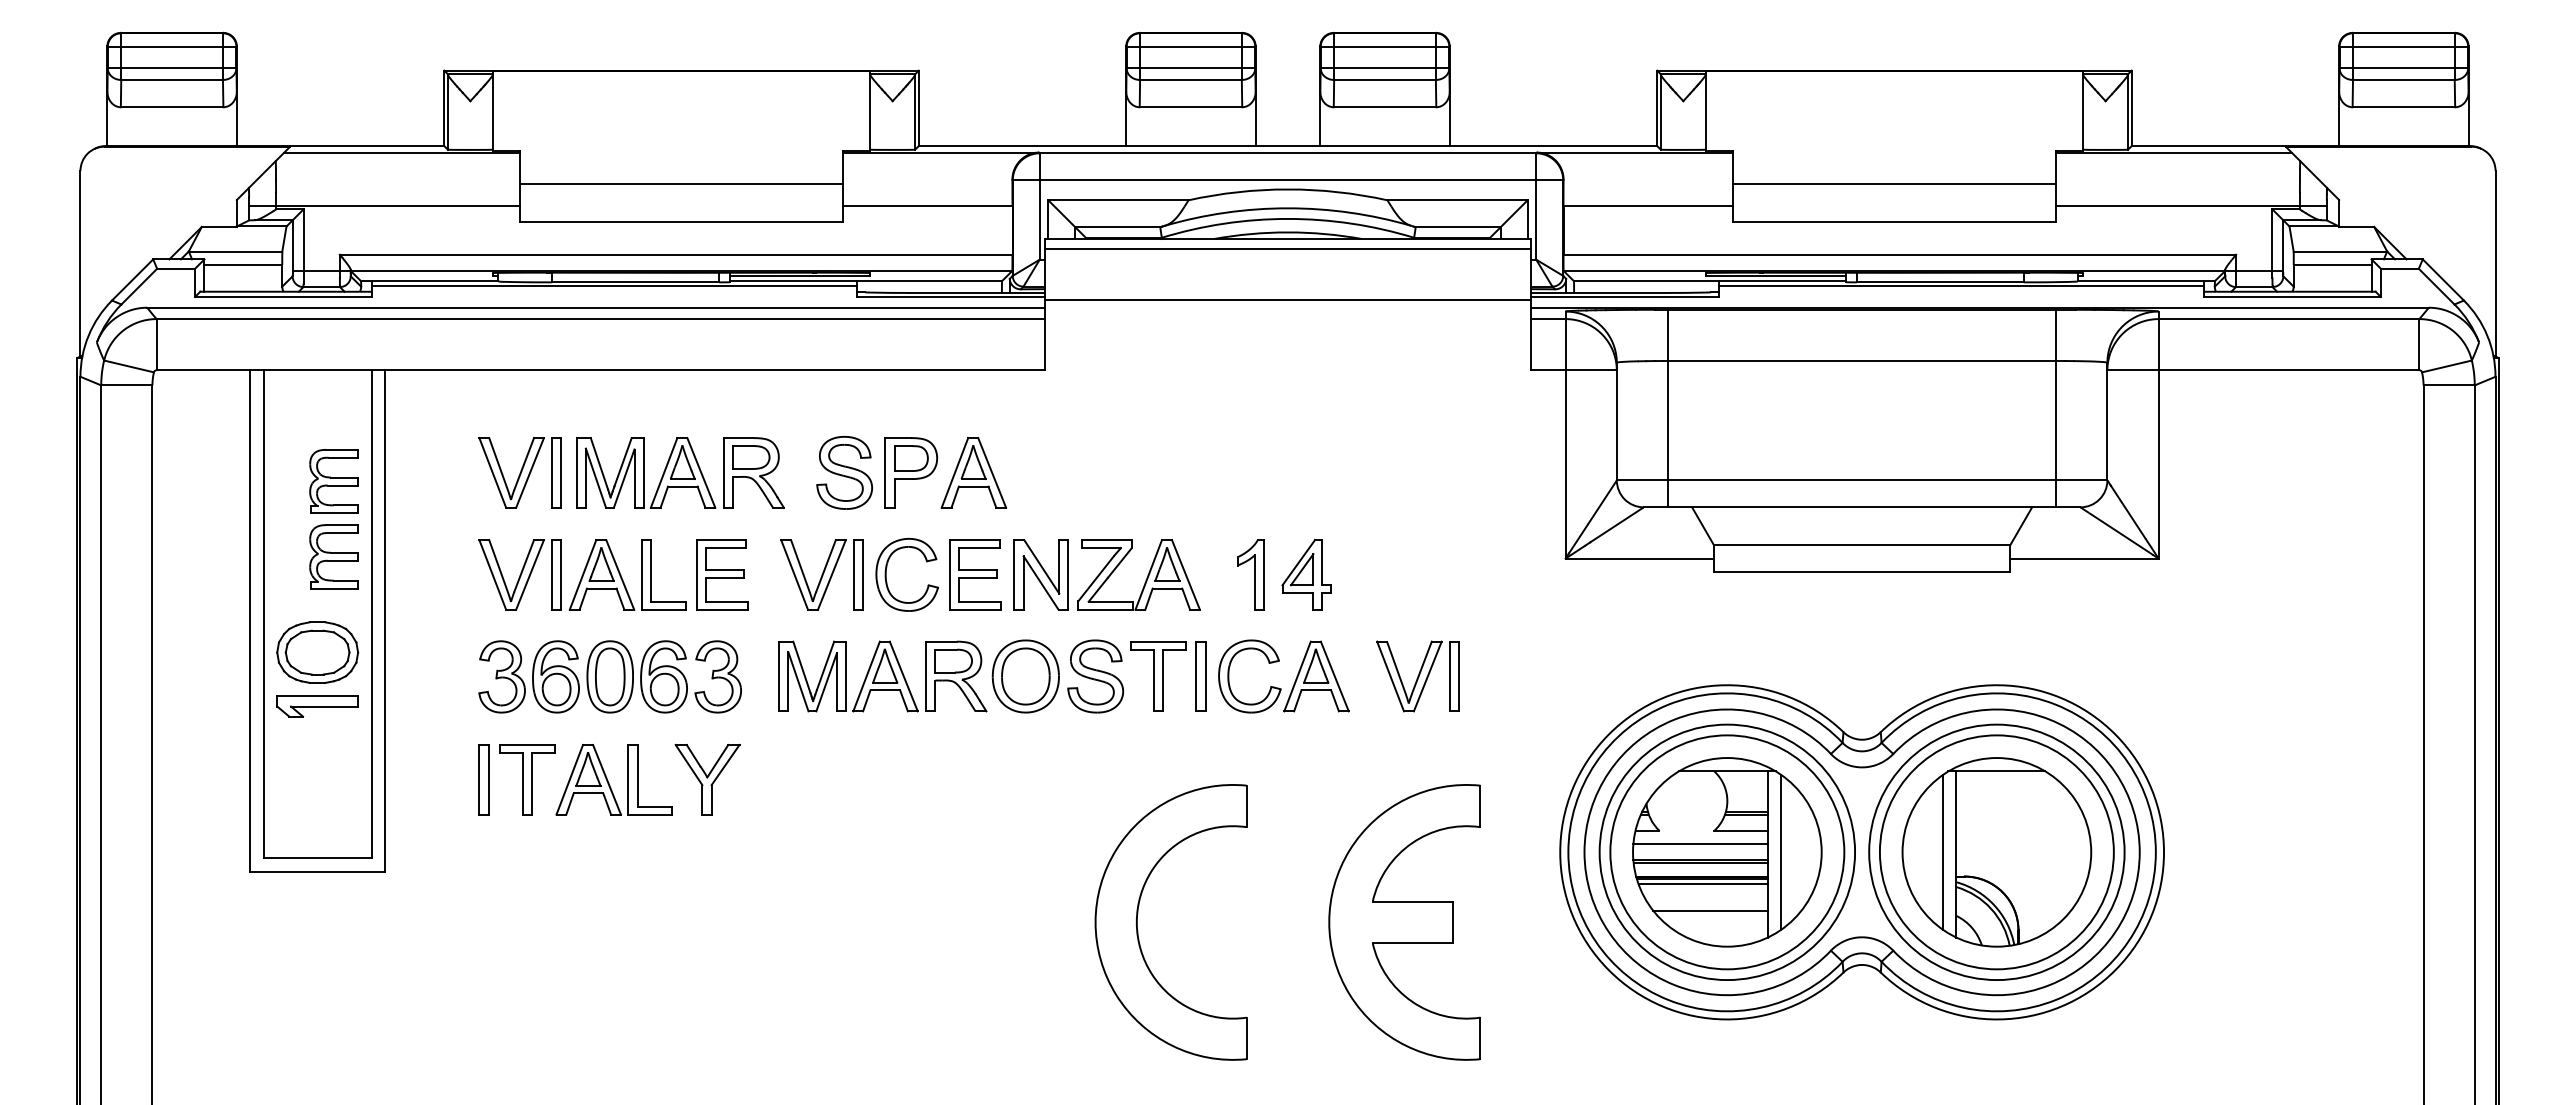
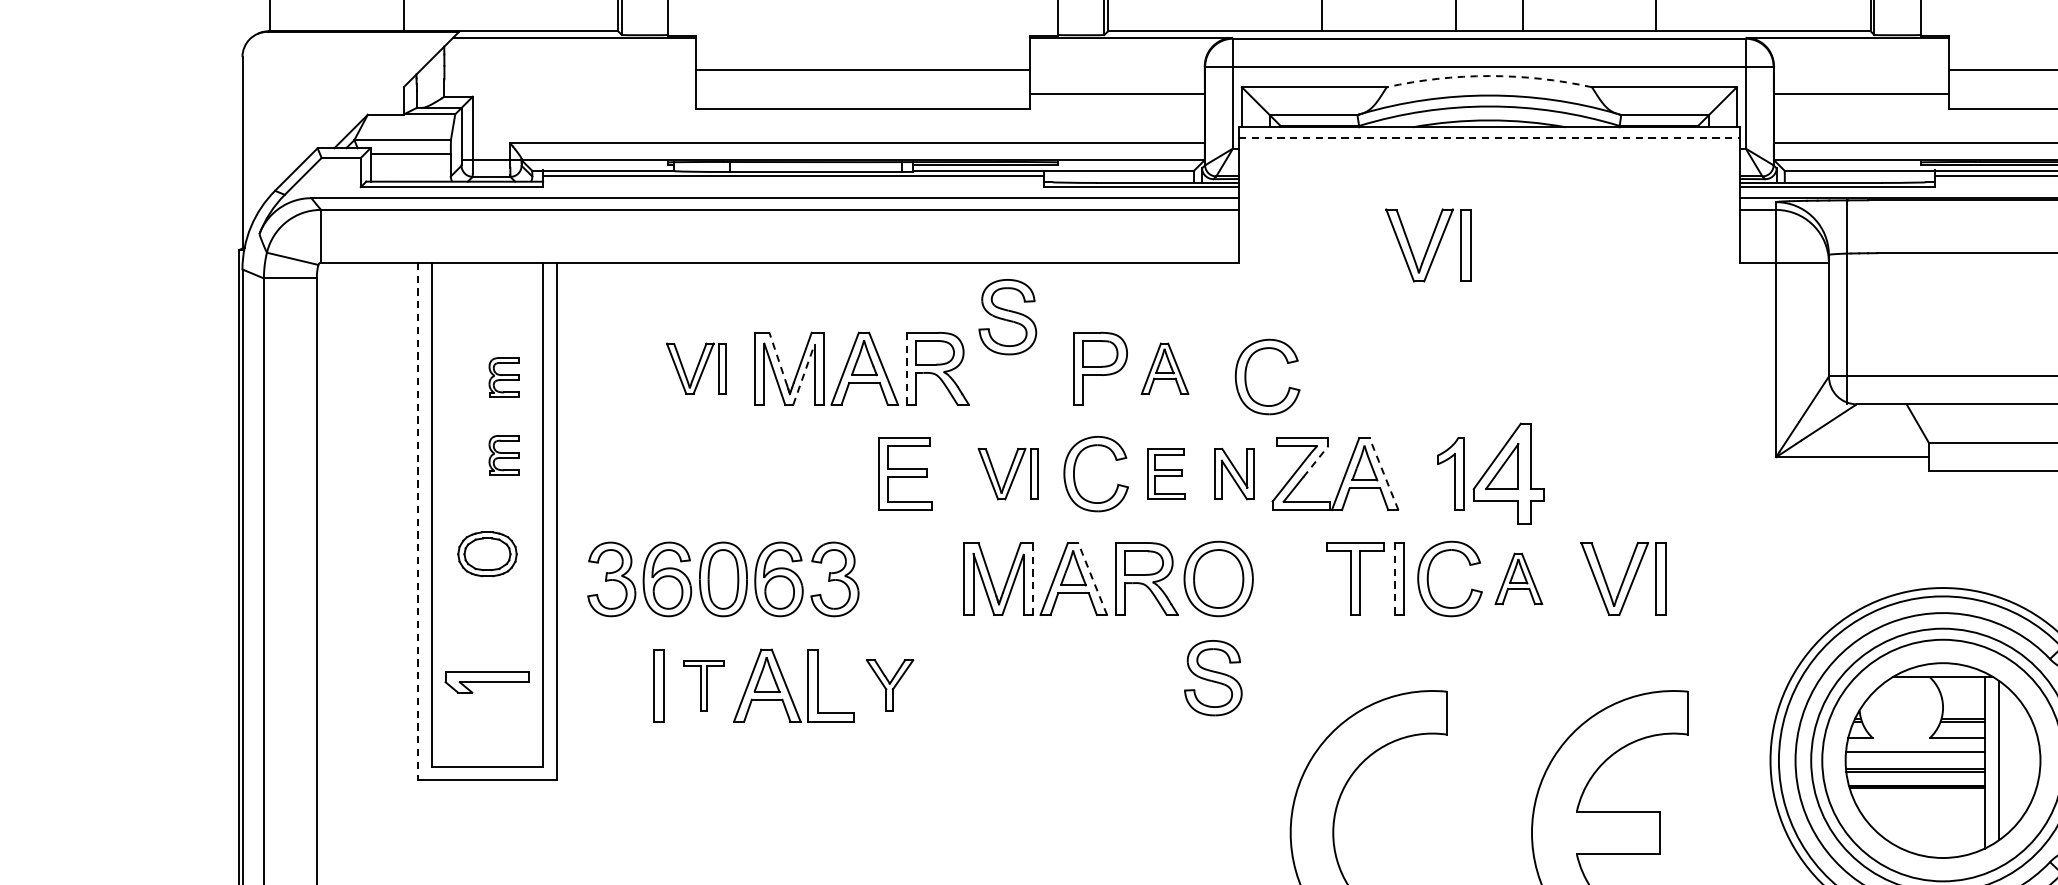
arc: (1288, 189) -> (1489, 76), solid -> dashed
line: (384, 206) -> (556, 93), removed
line: (1288, 248) -> (1489, 137), solid -> dashed
line: (1287, 300) -> (1488, 190), removed
part: (1228, 353) -> (1427, 245), added
line: (1668, 408) -> (1847, 302), moved
line: (599, 463) -> (778, 359), solid -> dashed
part: (519, 472) -> (695, 368), size x0.7
line: (723, 472) -> (906, 368), solid -> dashed
part: (844, 472) -> (1007, 316), moved
part: (973, 472) -> (1164, 368), size x0.7
line: (624, 478) -> (804, 374), solid -> dashed
part: (1052, 480) -> (1246, 376), added
part: (333, 481) -> (503, 377), size x0.6
part: (333, 556) -> (503, 455), size x0.6
line: (1120, 562) -> (1316, 461), solid -> dashed
part: (582, 574) -> (760, 473), removed
part: (821, 574) -> (1007, 473), size x0.7
part: (975, 574) -> (1166, 473), size x0.7
part: (1040, 574) -> (1233, 473), size x0.7
line: (1185, 574) -> (1383, 473), solid -> dashed
part: (1306, 574) -> (1508, 473), size x1.4
line: (250, 620) -> (418, 521), solid -> dashed
part: (317, 652) -> (487, 554), size x0.7
part: (609, 676) -> (722, 578), moved
line: (846, 676) -> (1033, 578), solid -> dashed
line: (903, 676) -> (1092, 578), solid -> dashed
part: (1095, 676) -> (1213, 678), moved
line: (1196, 676) -> (1394, 578), solid -> dashed
part: (1316, 676) -> (1518, 578), size x0.7
part: (317, 706) -> (487, 682), moved
part: (527, 779) -> (704, 685), size x0.7
part: (707, 779) -> (889, 685), size x0.7
line: (1702, 884) -> (1917, 793), removed
line: (1710, 910) -> (1925, 820), removed

